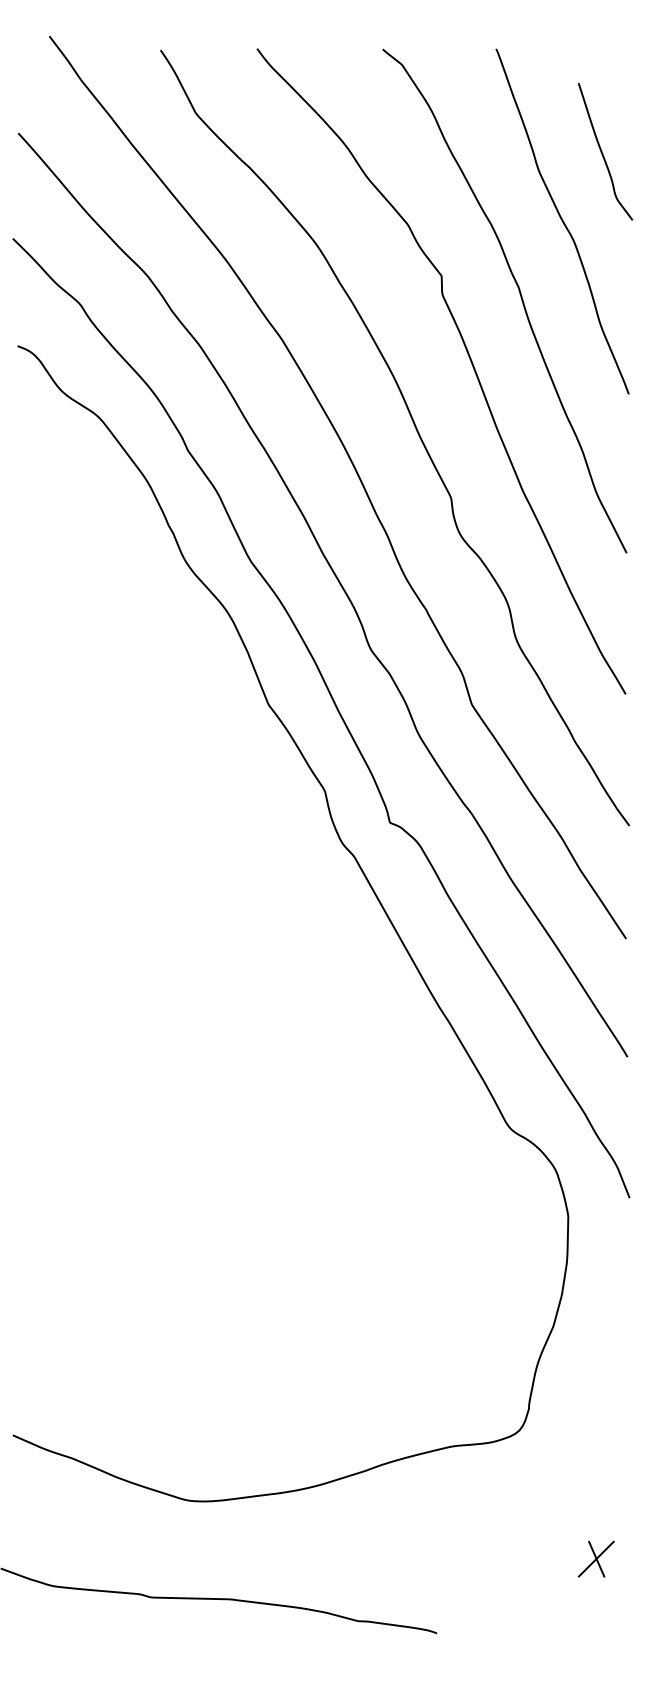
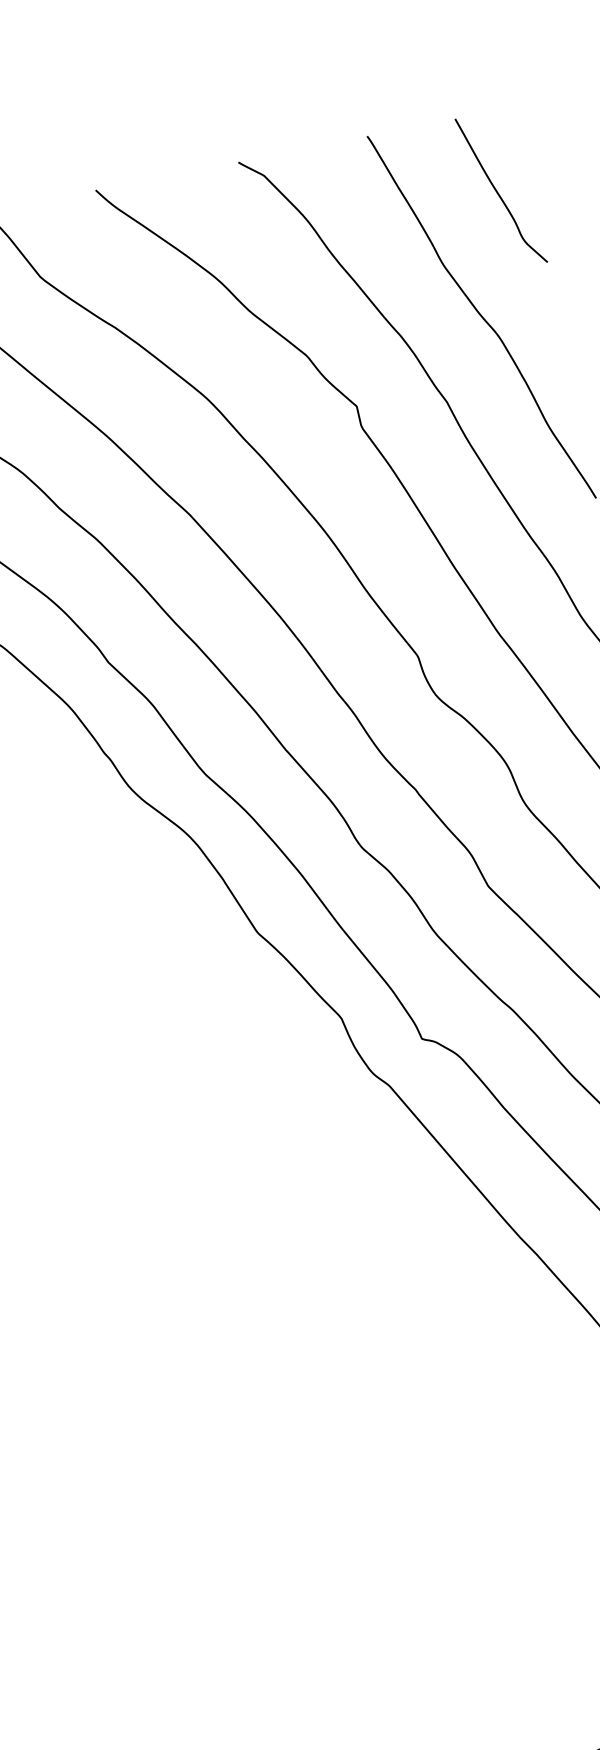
curve: (603, 153) -> (499, 193), moved

